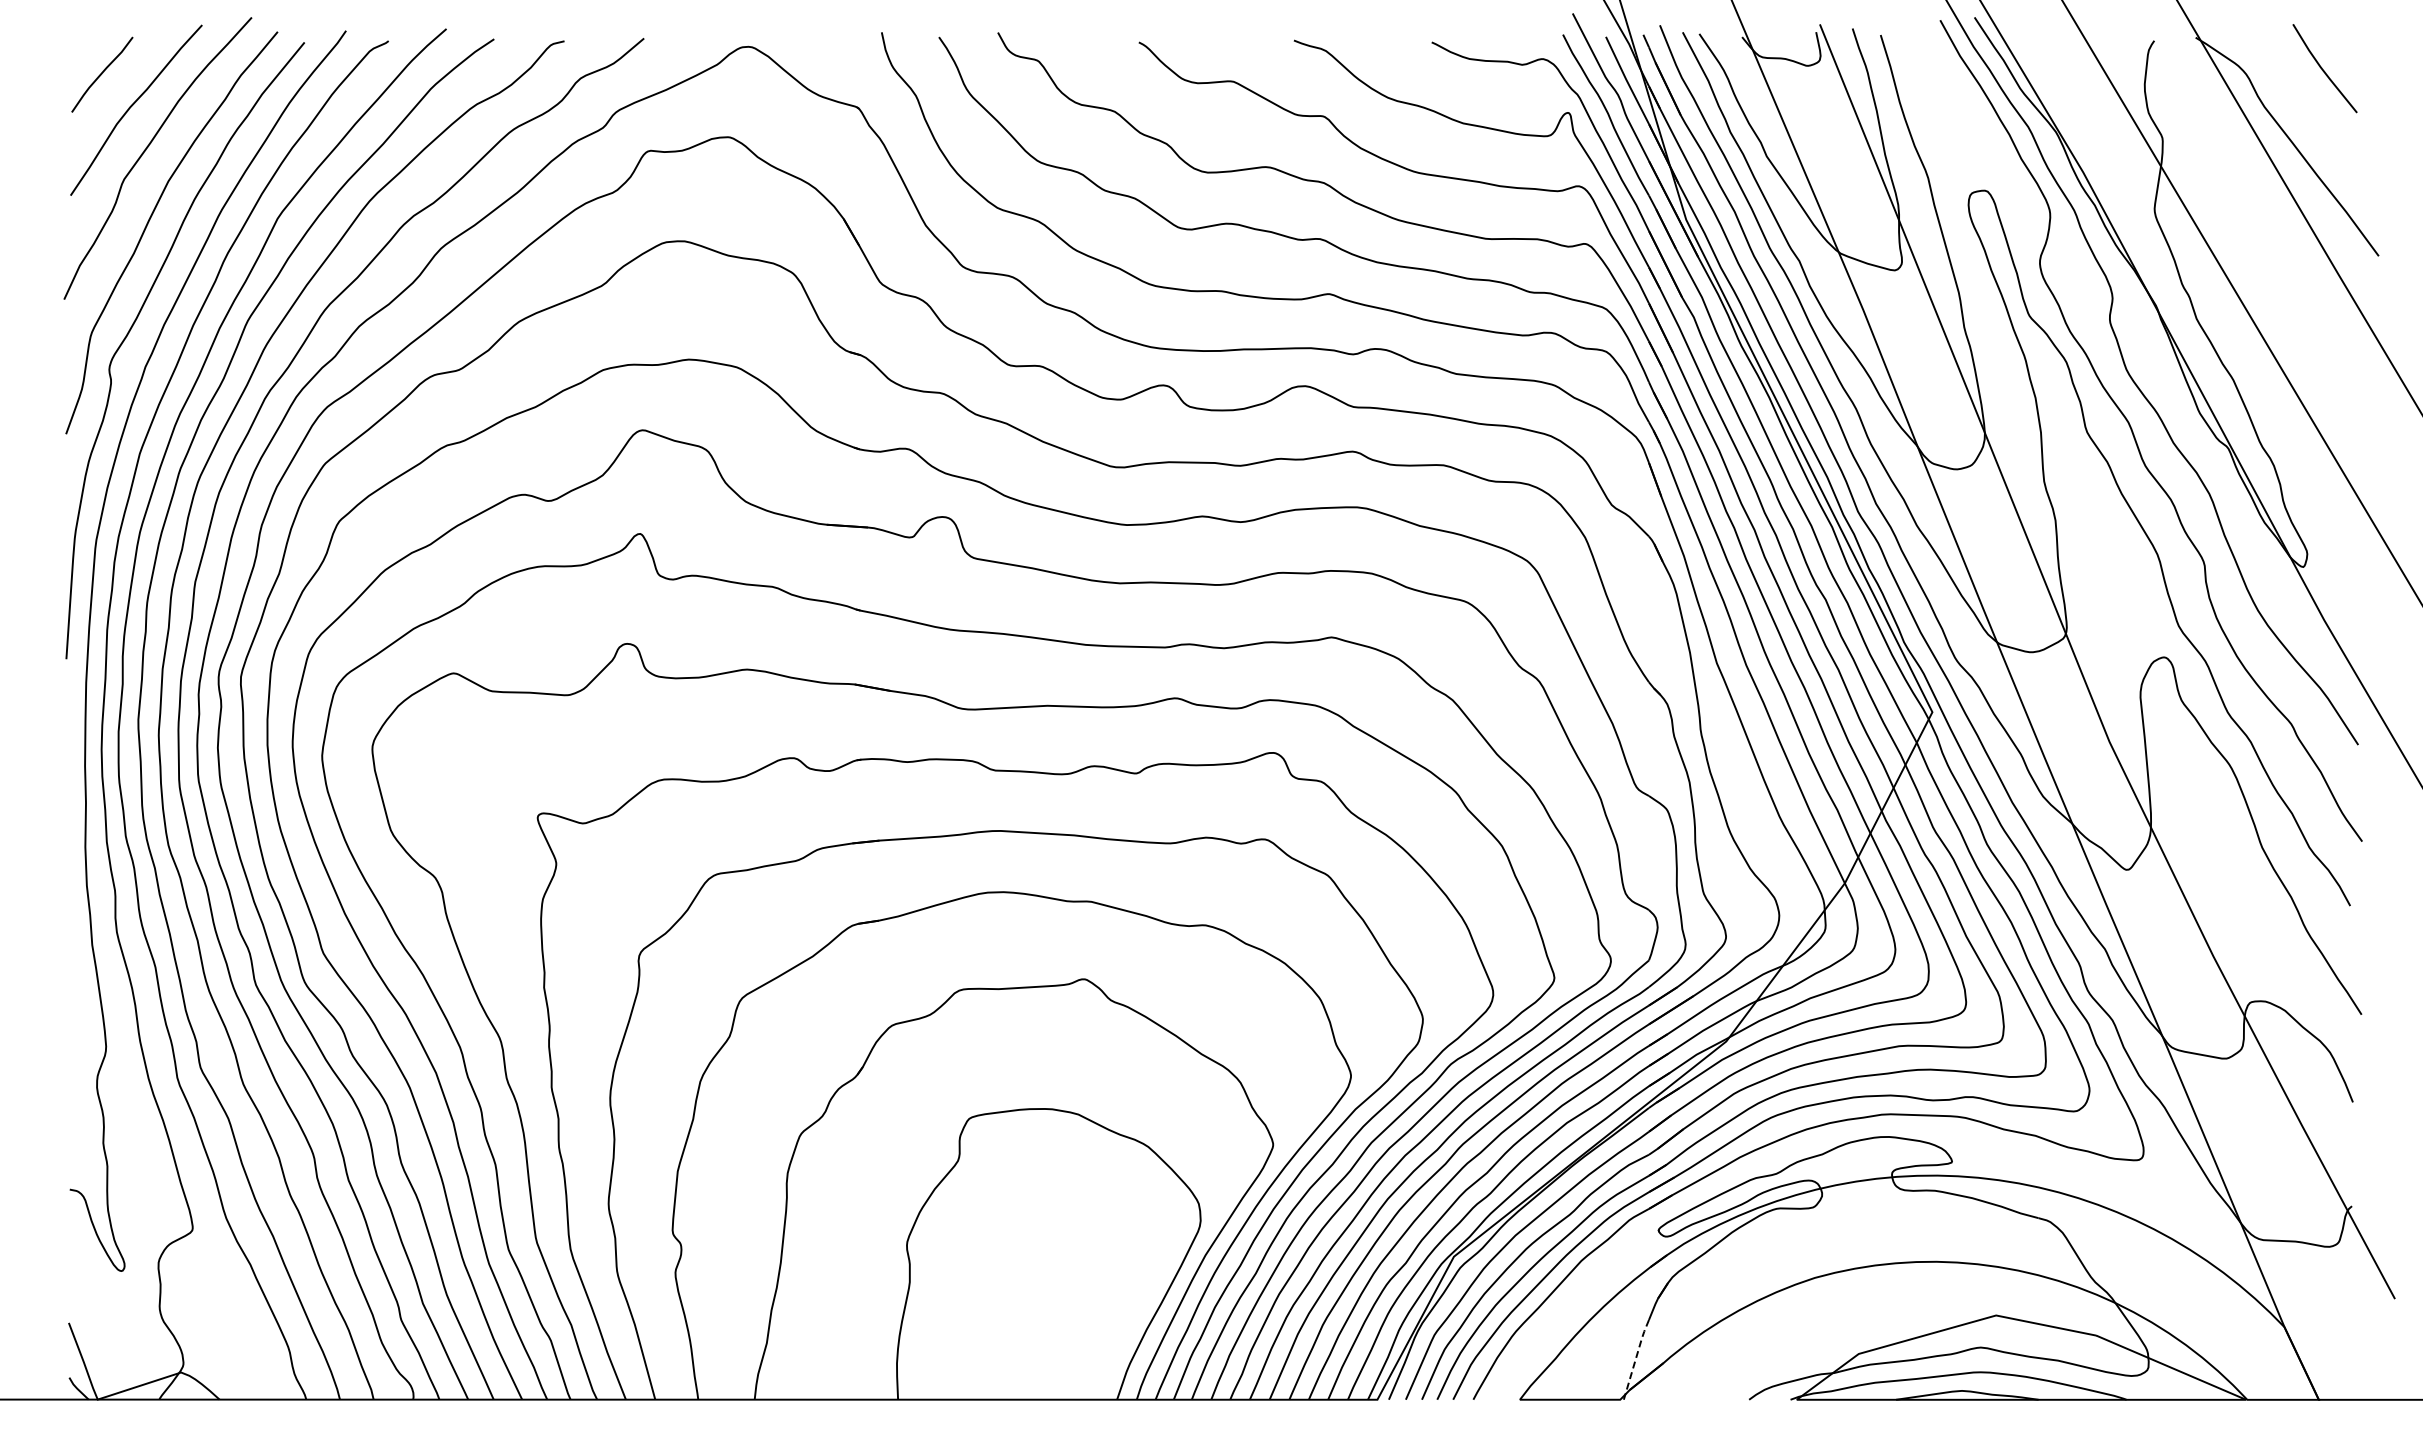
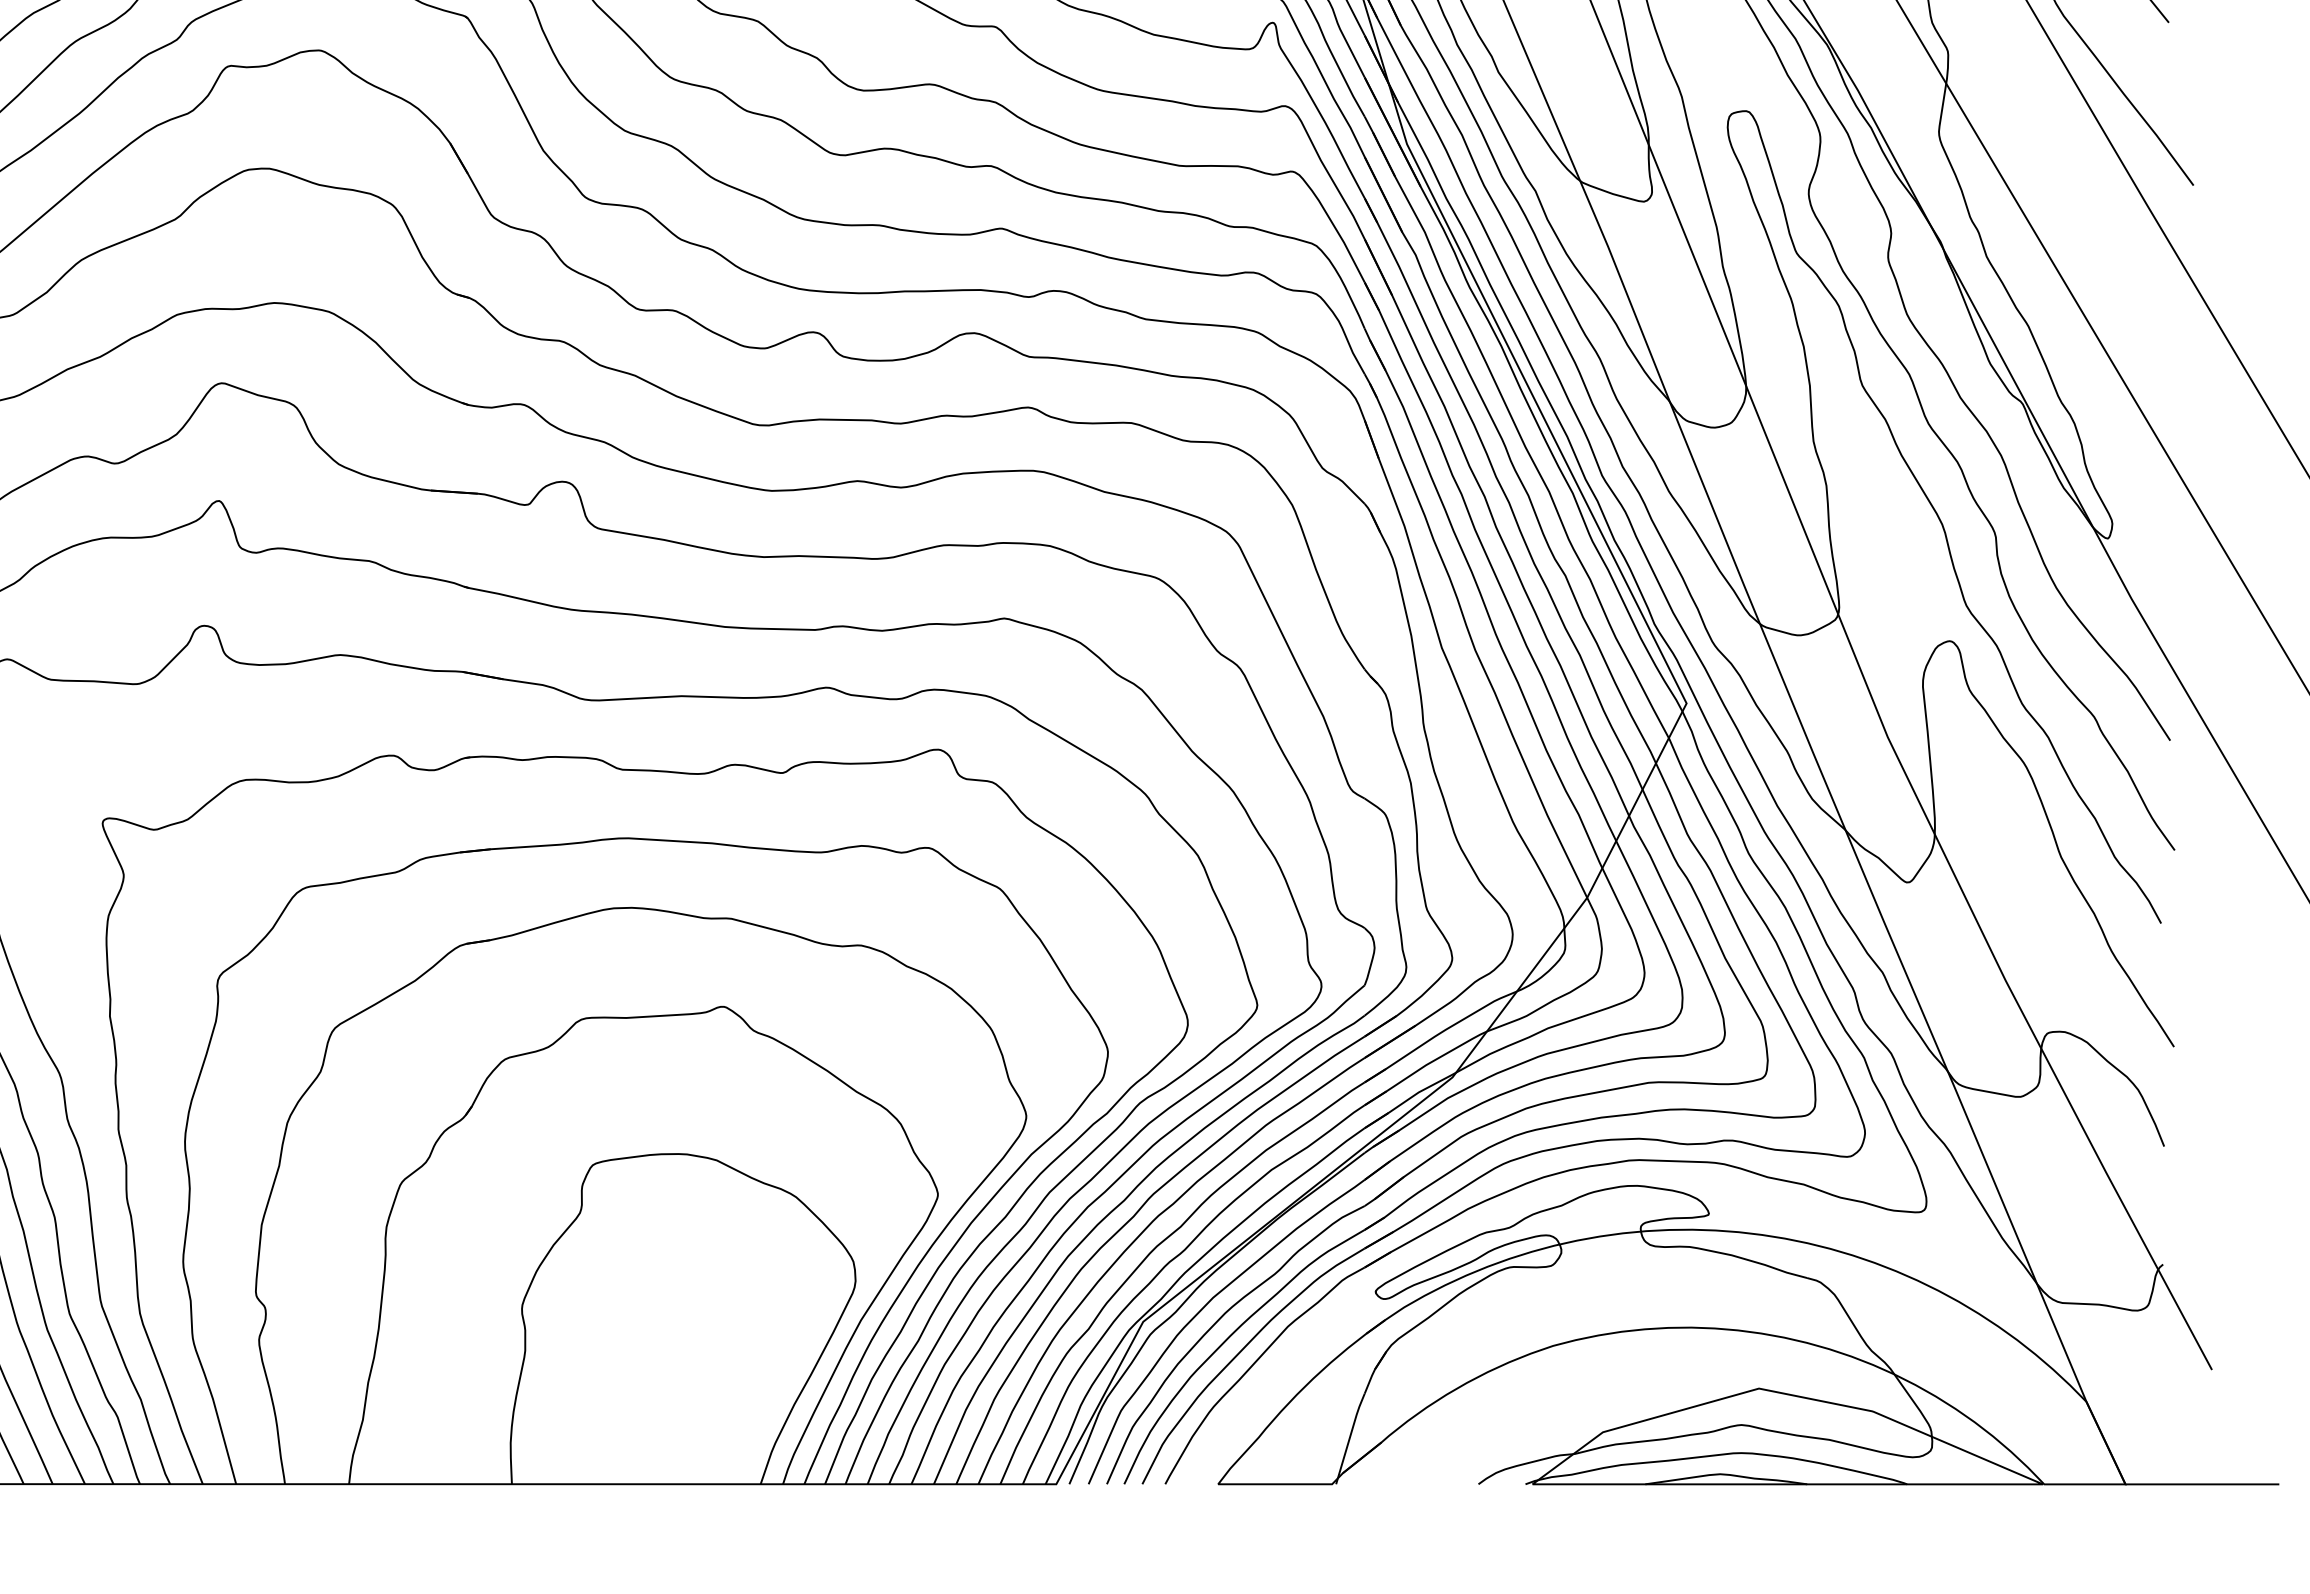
line: (1635, 1358) -> (1349, 1437), dashed -> solid

